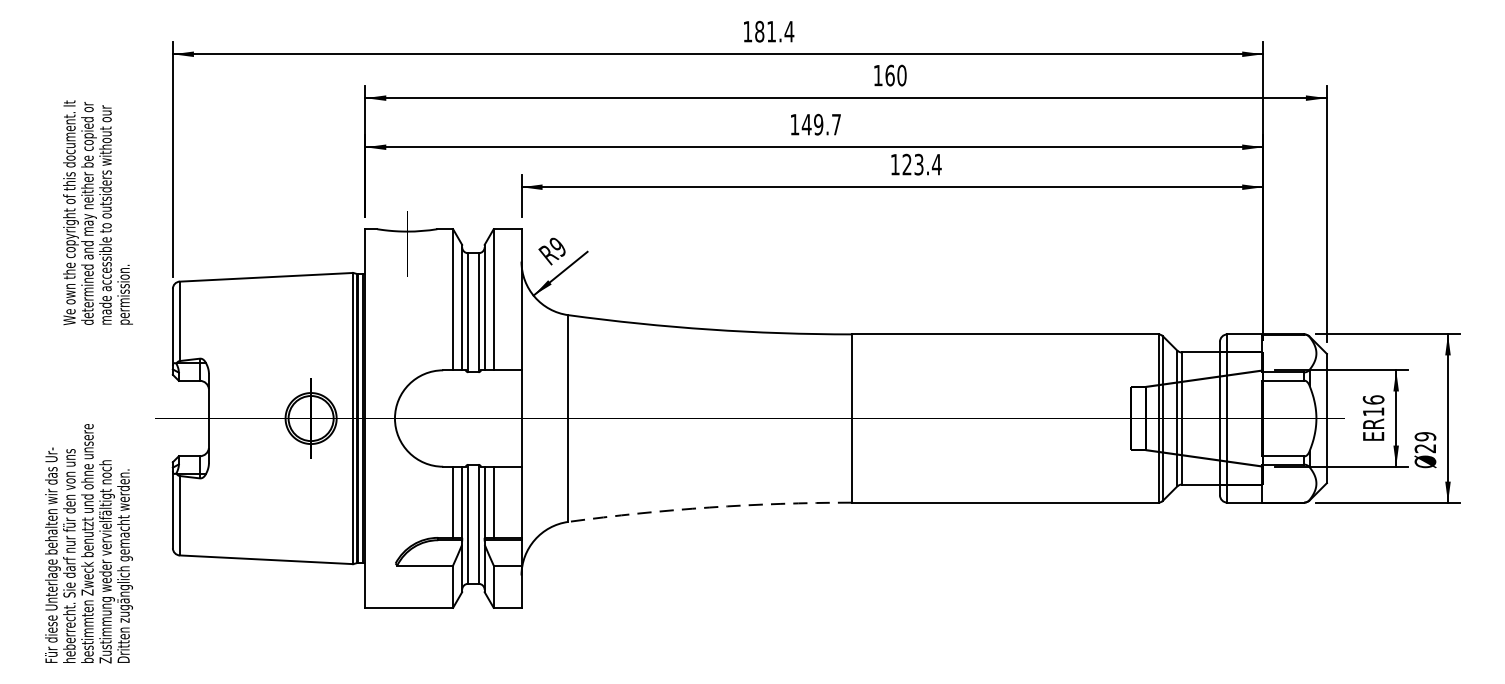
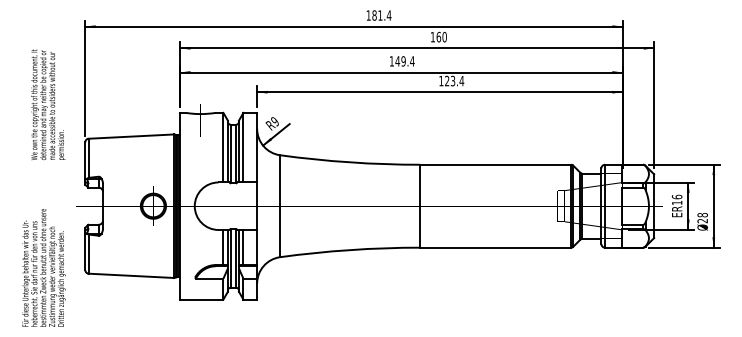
text: (836, 124) -> (412, 61), 149.7 -> 149.4
text: (1425, 437) -> (702, 215), 29 -> 28
arc: (708, 508) -> (349, 250), dashed -> solid

